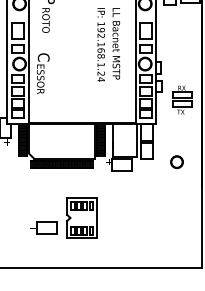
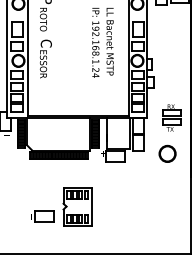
text: (42, 73) -> (45, 58), moved
part: (182, 99) -> (171, 117), moved
circle: (176, 161) -> (167, 153), size x1.43

